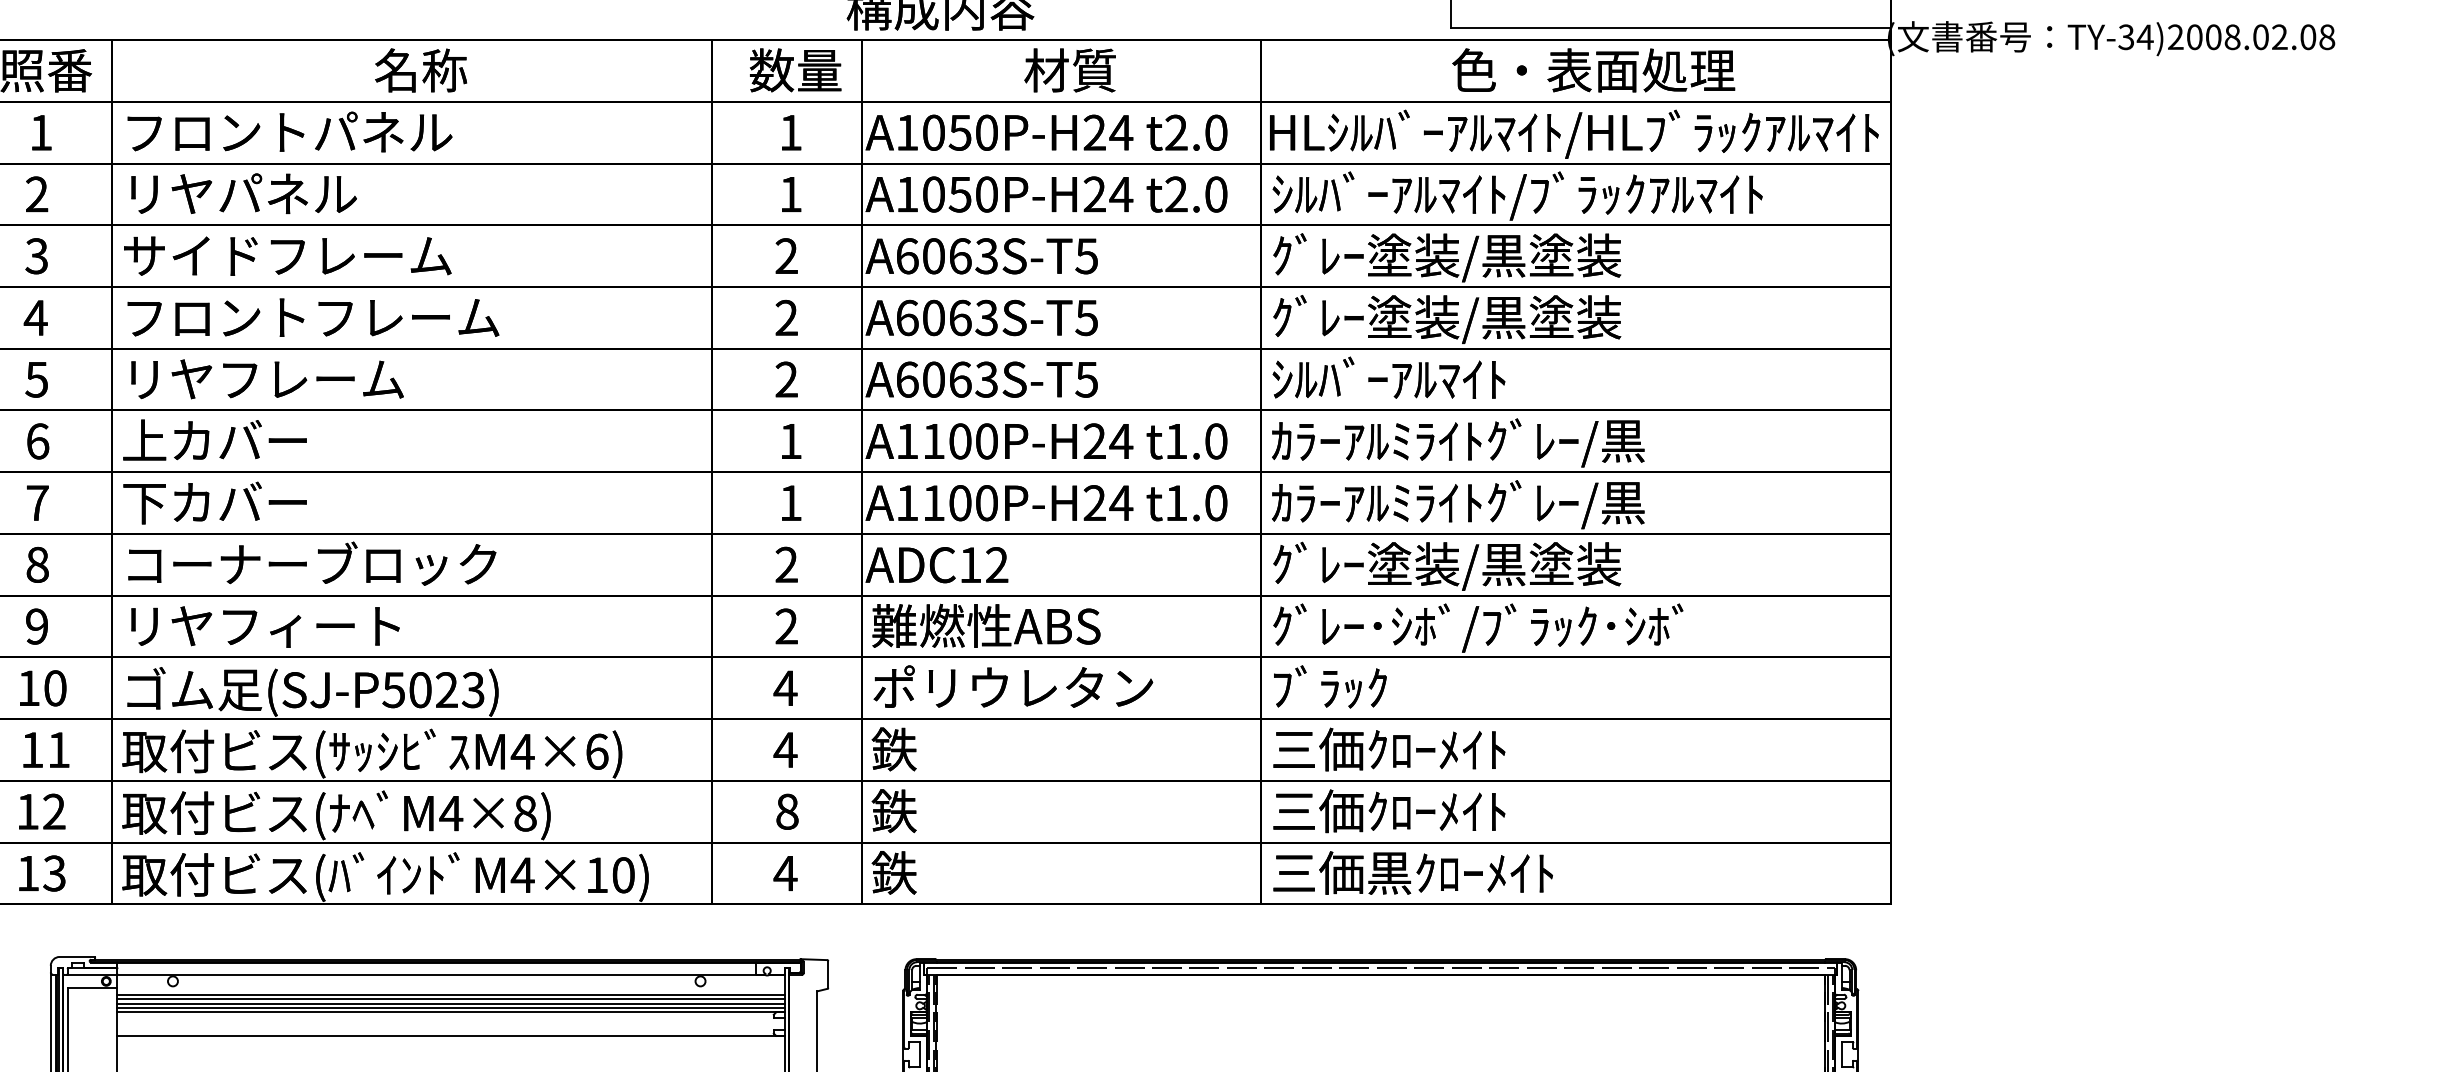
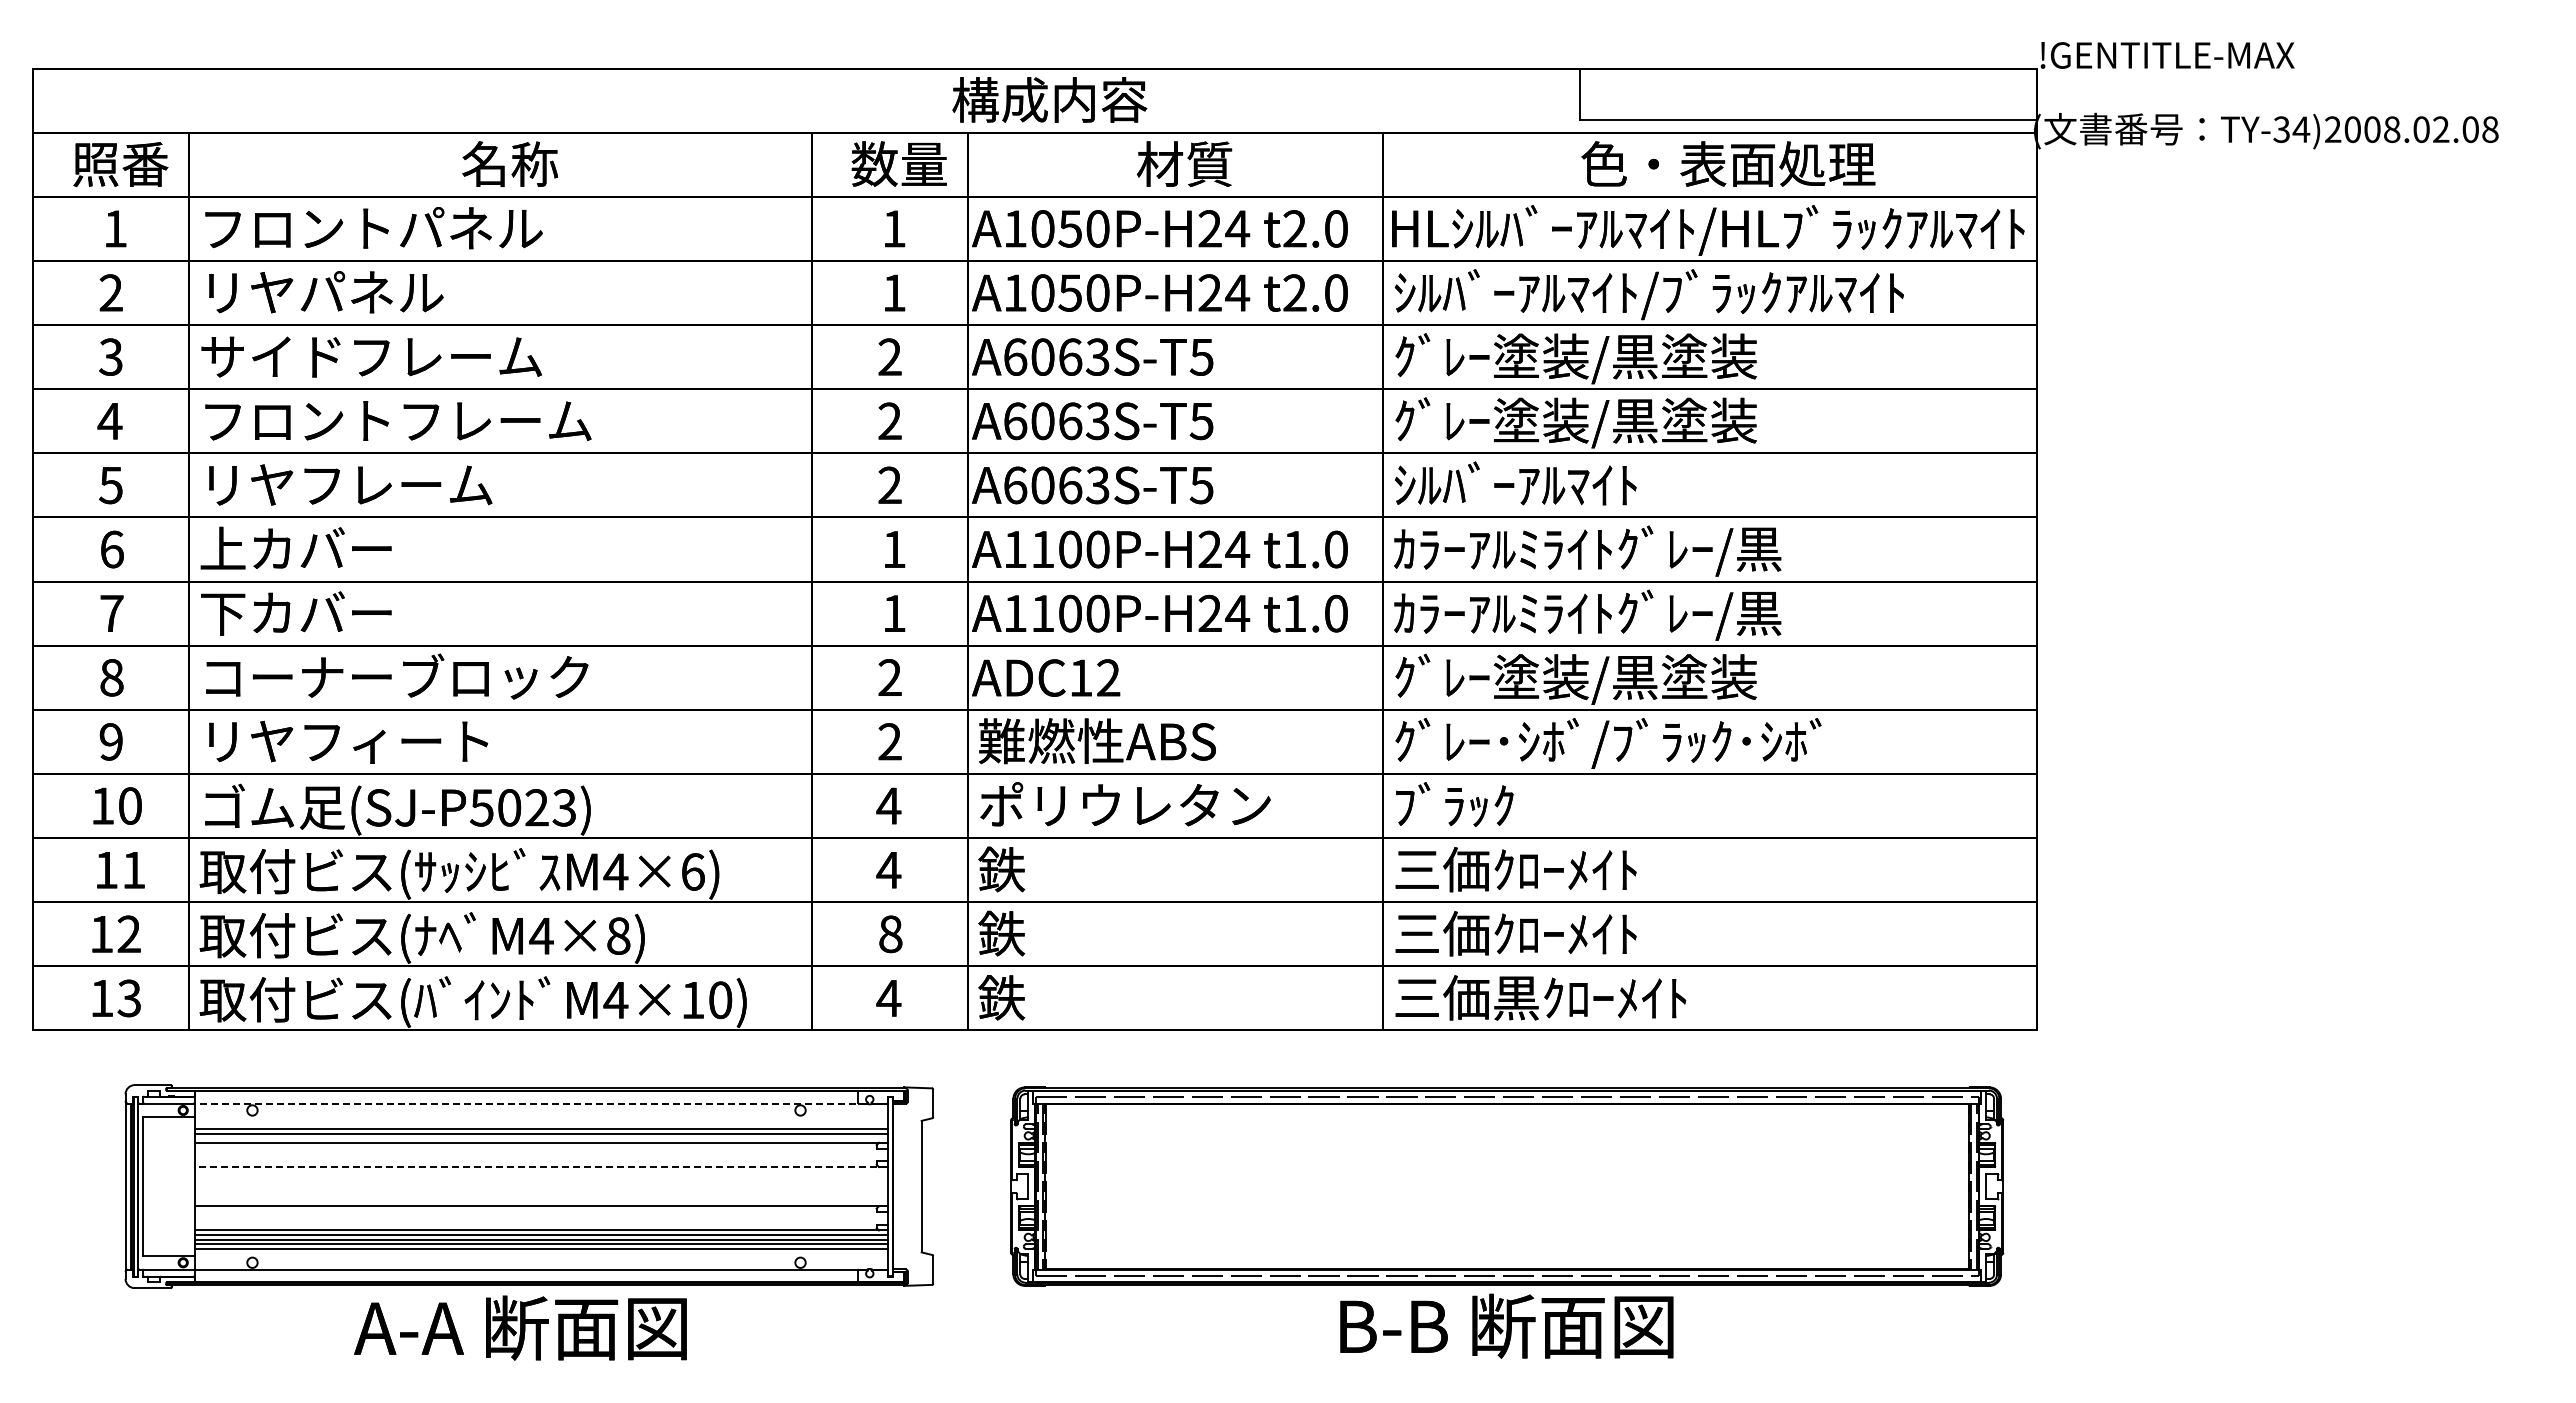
line: (440, 974) -> (530, 1103), solid -> dashed
line: (451, 994) -> (541, 1124), removed
line: (451, 1008) -> (541, 1138), removed
line: (451, 1036) -> (541, 1167), solid -> dashed

